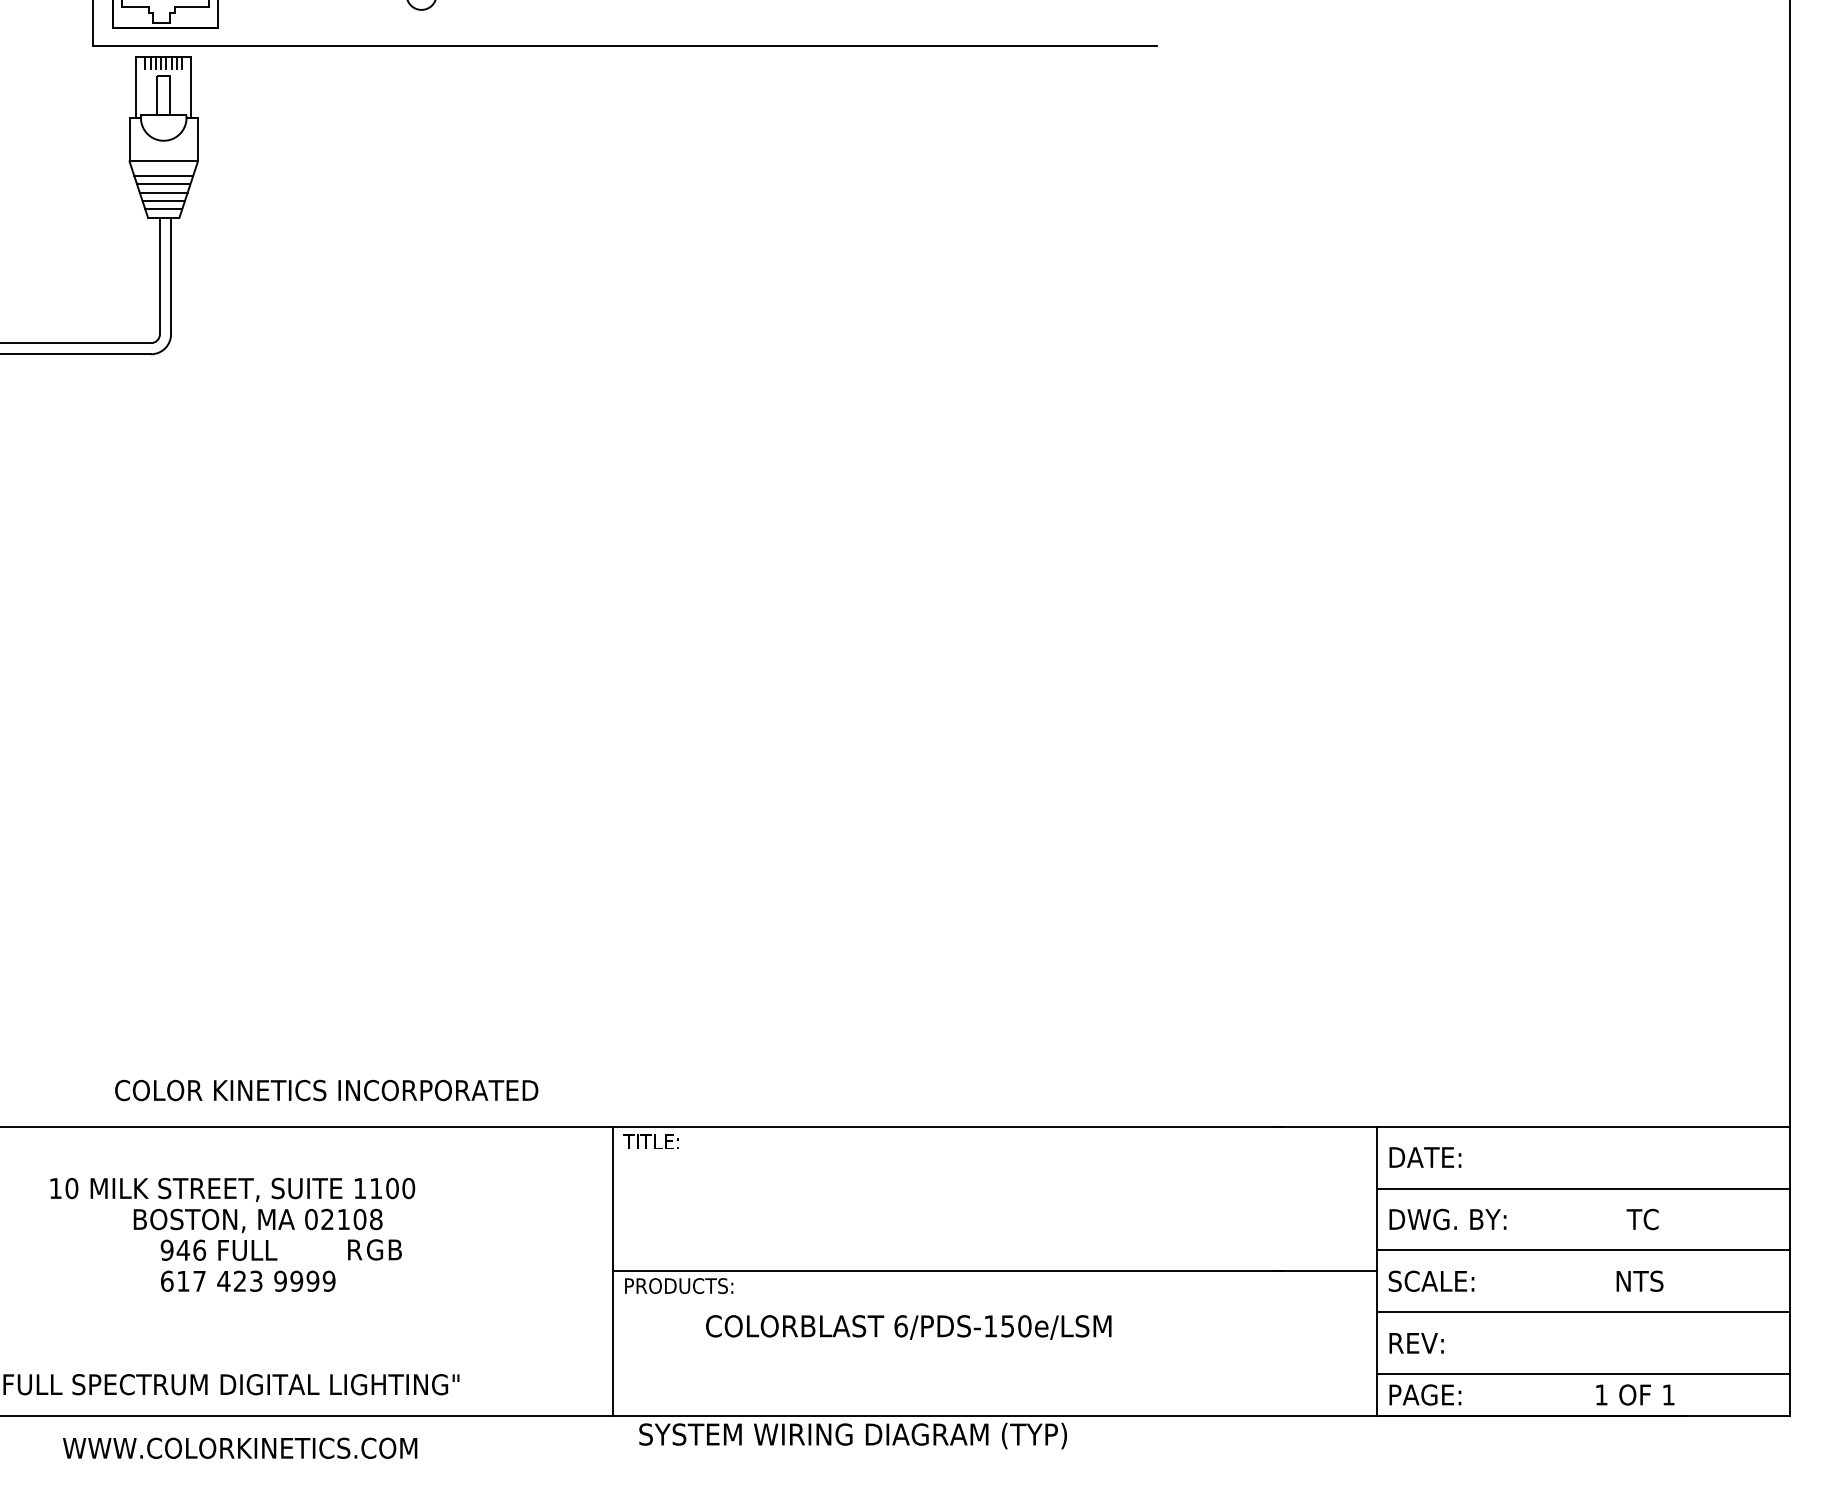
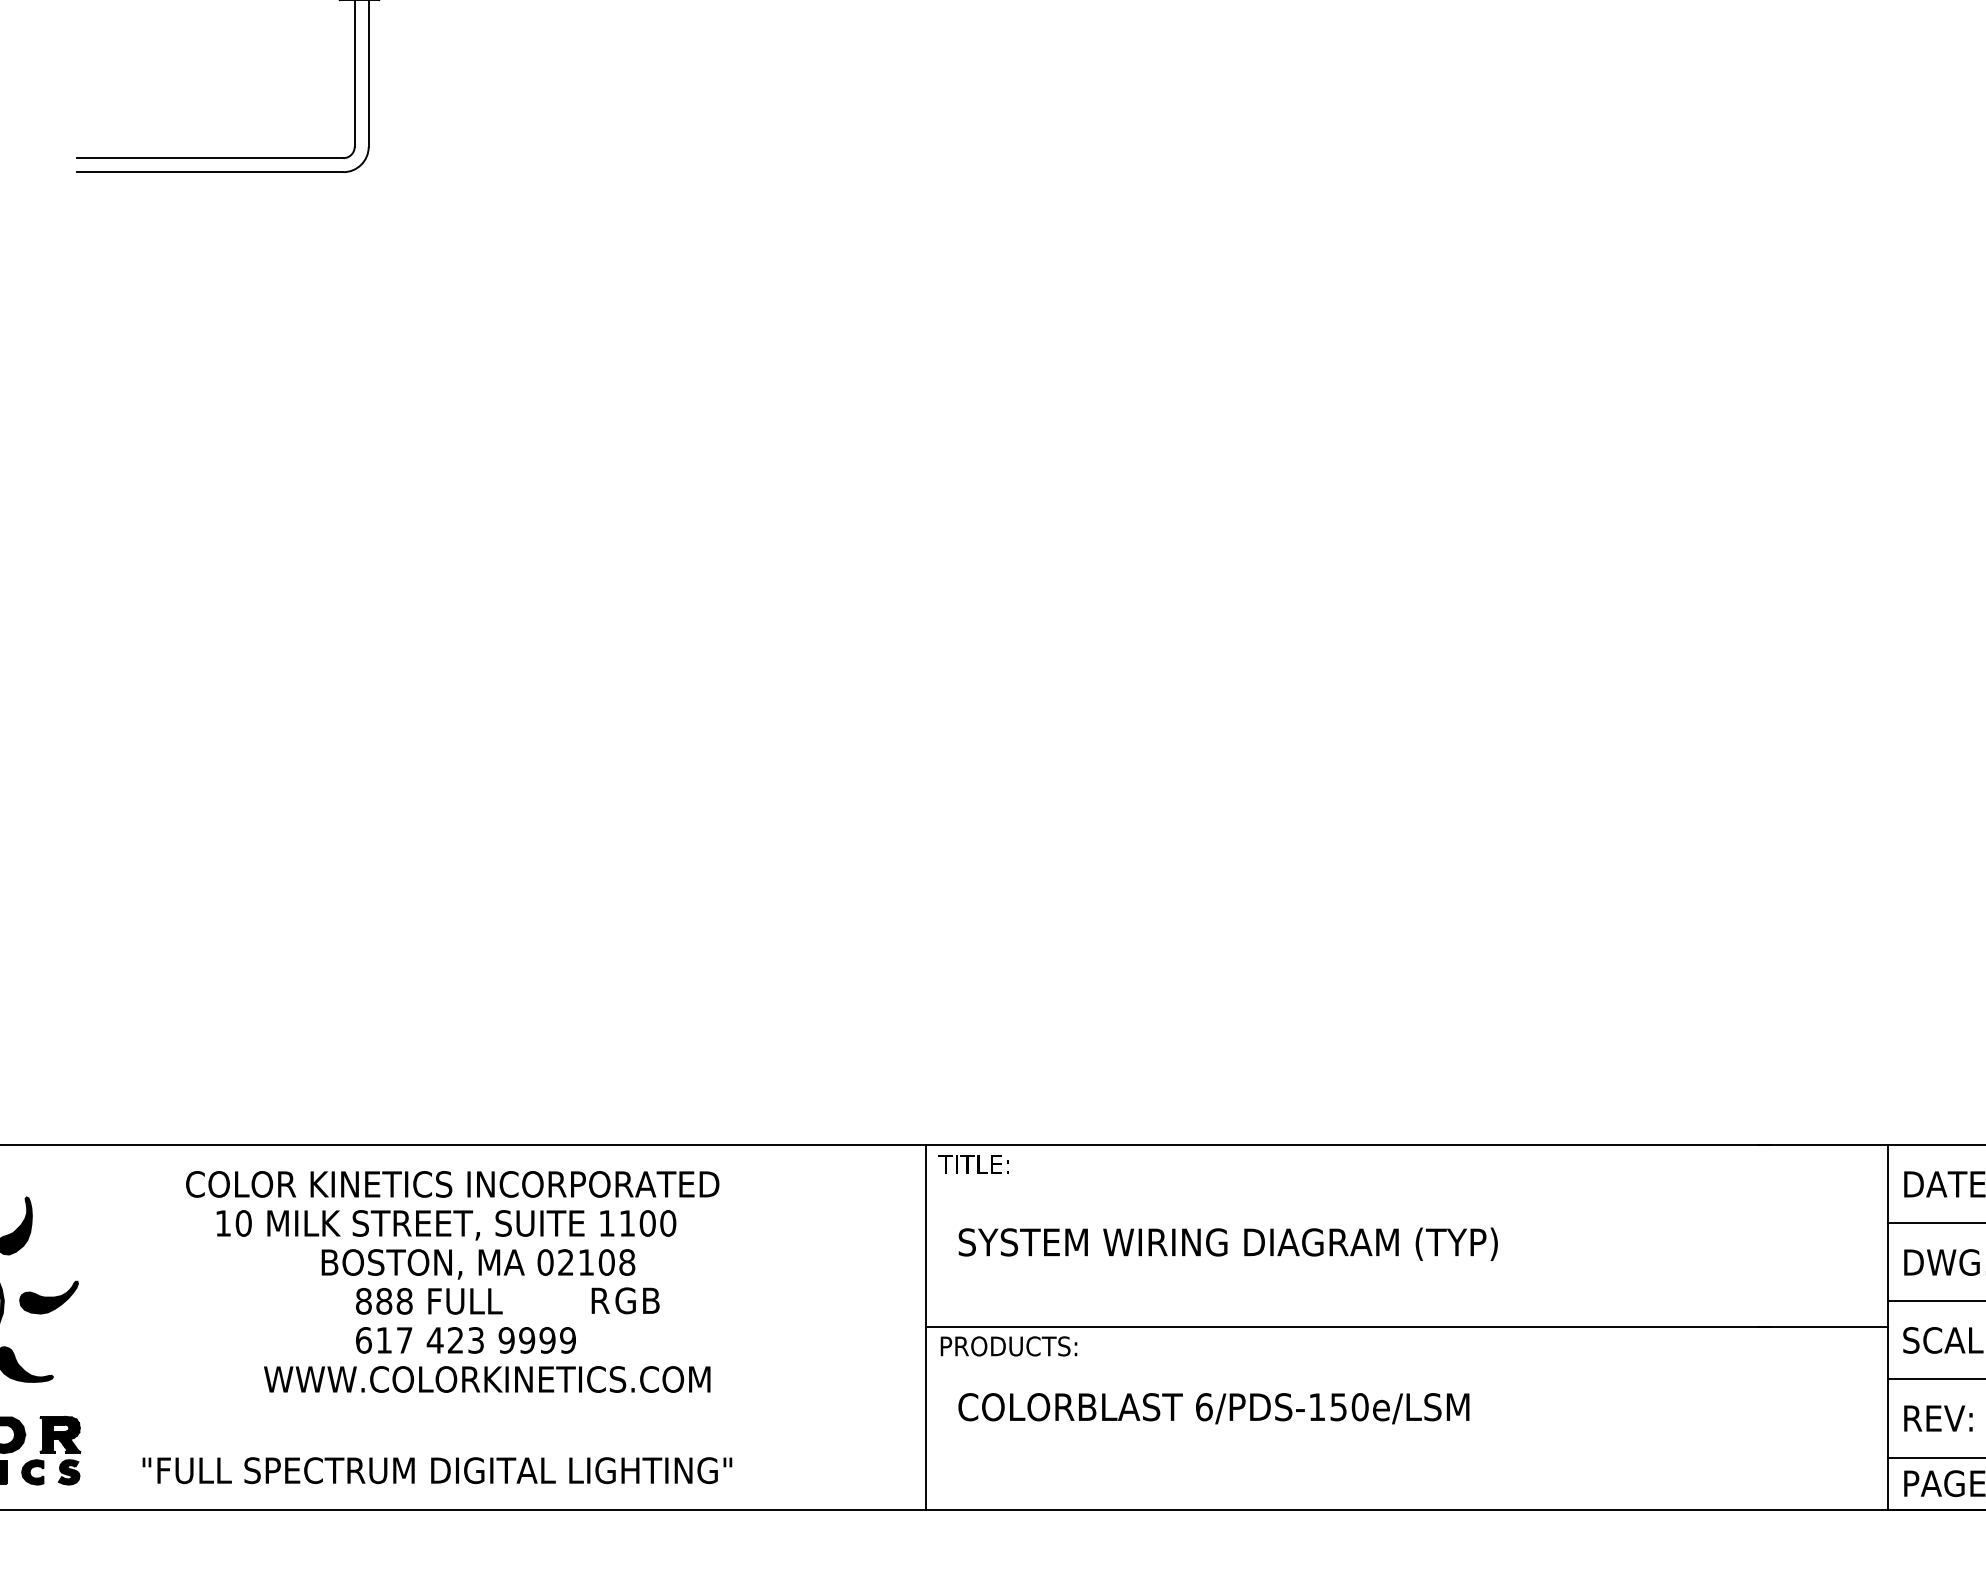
text: (326, 1090) -> (452, 1184), moved
text: (183, 1249) -> (384, 1300), 946 -> 888
text: (908, 1327) -> (1213, 1408), moved
text: (853, 1435) -> (1228, 1243), moved
text: (240, 1447) -> (487, 1378), moved

